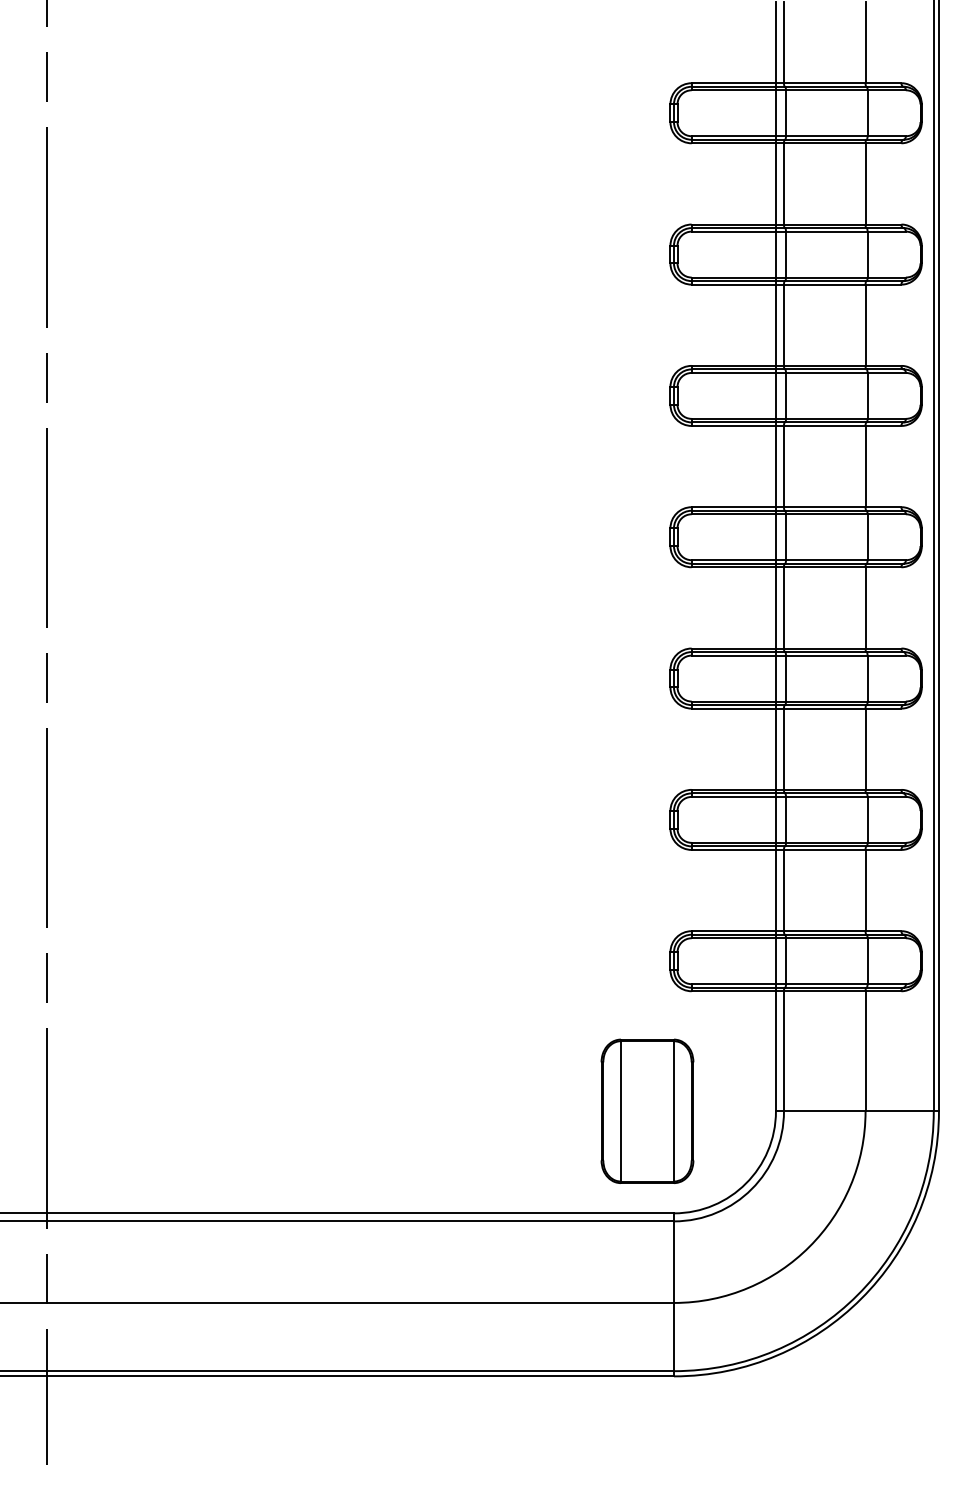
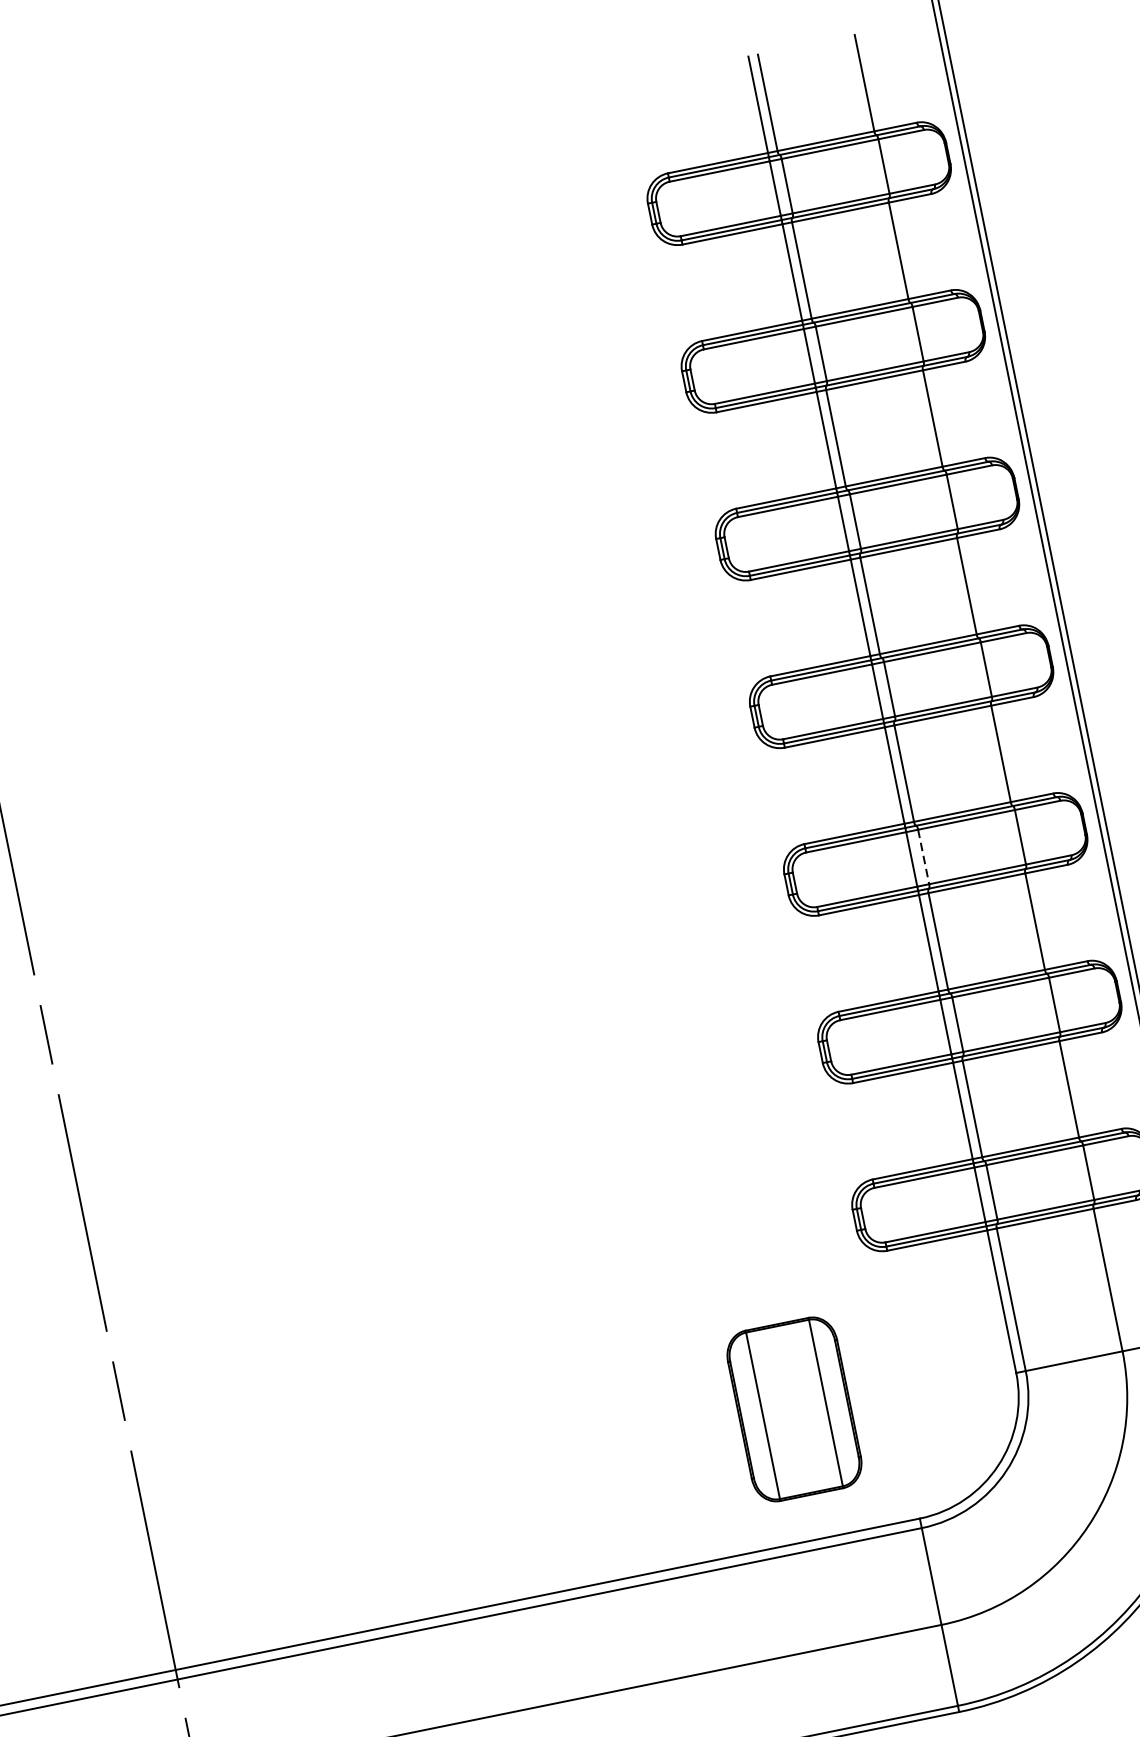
line: (785, 678) -> (923, 857), solid -> dashed
part: (647, 1110) -> (794, 1408), moved

